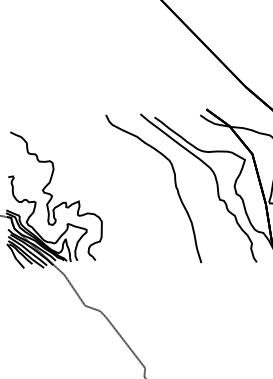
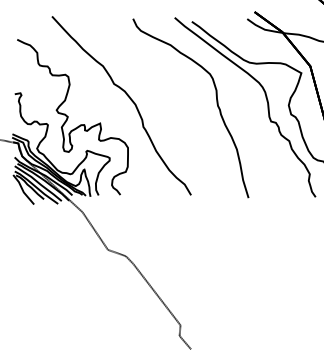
part: (102, 180) -> (128, 98), added

